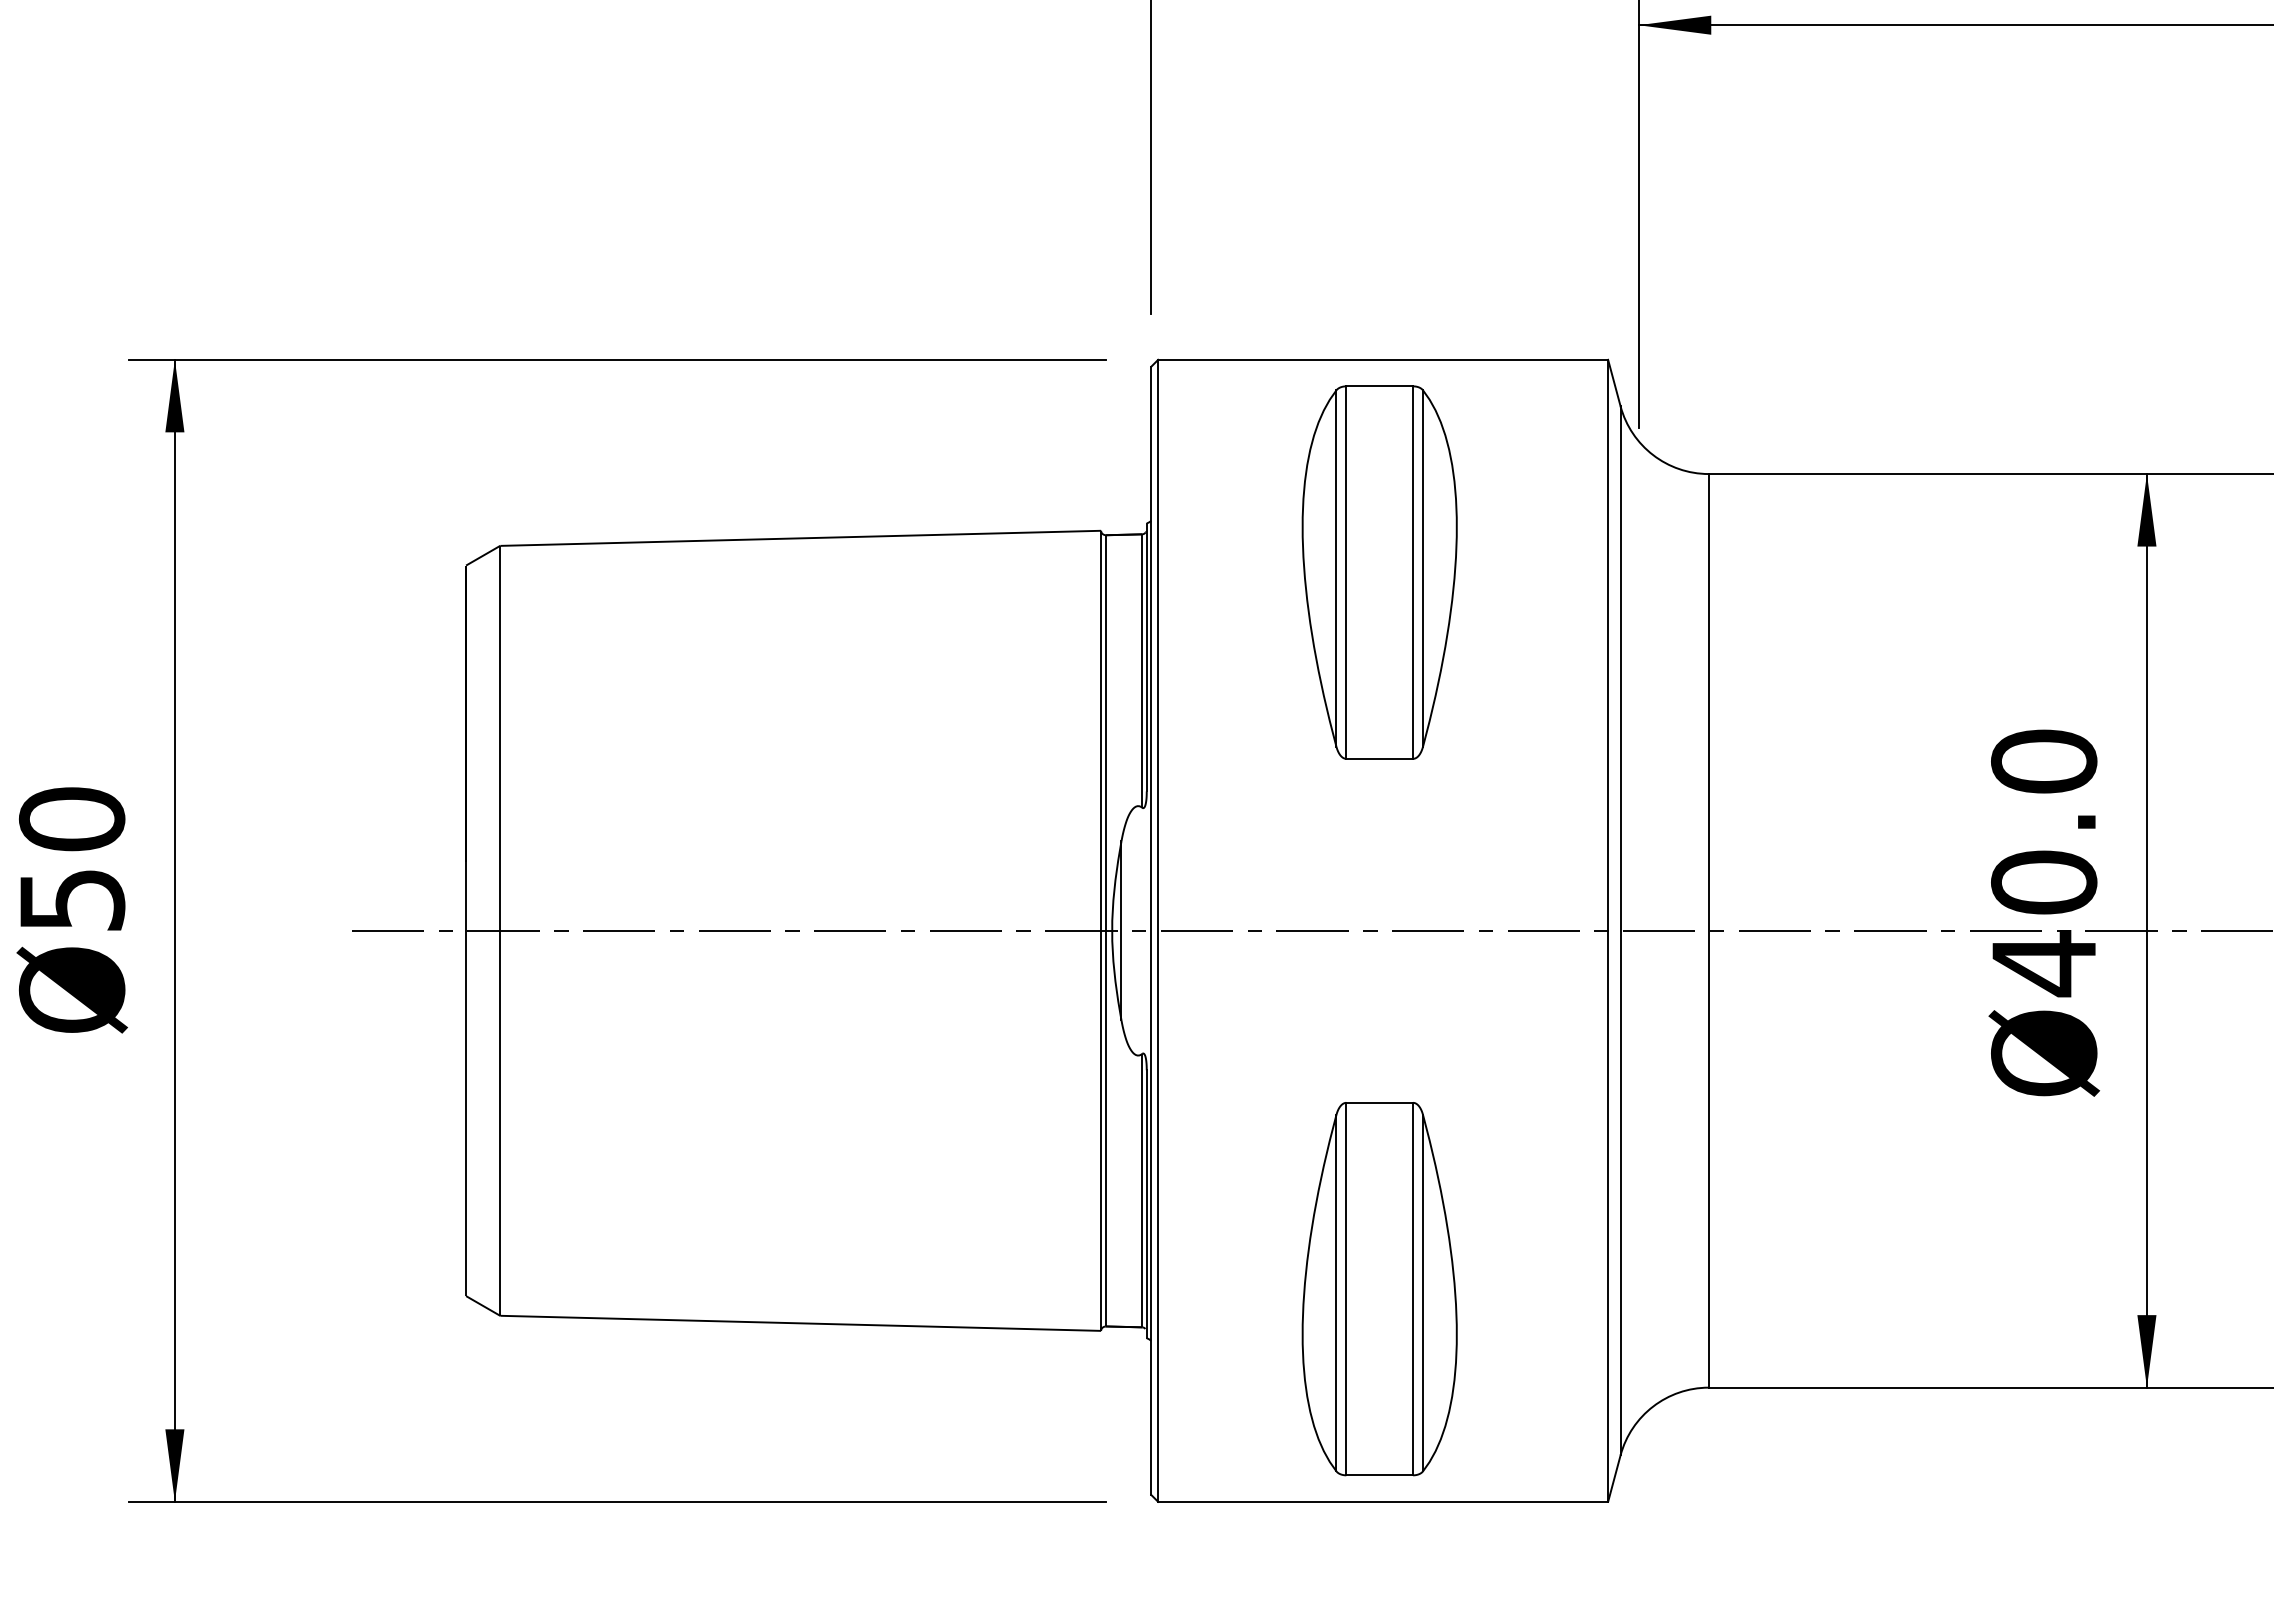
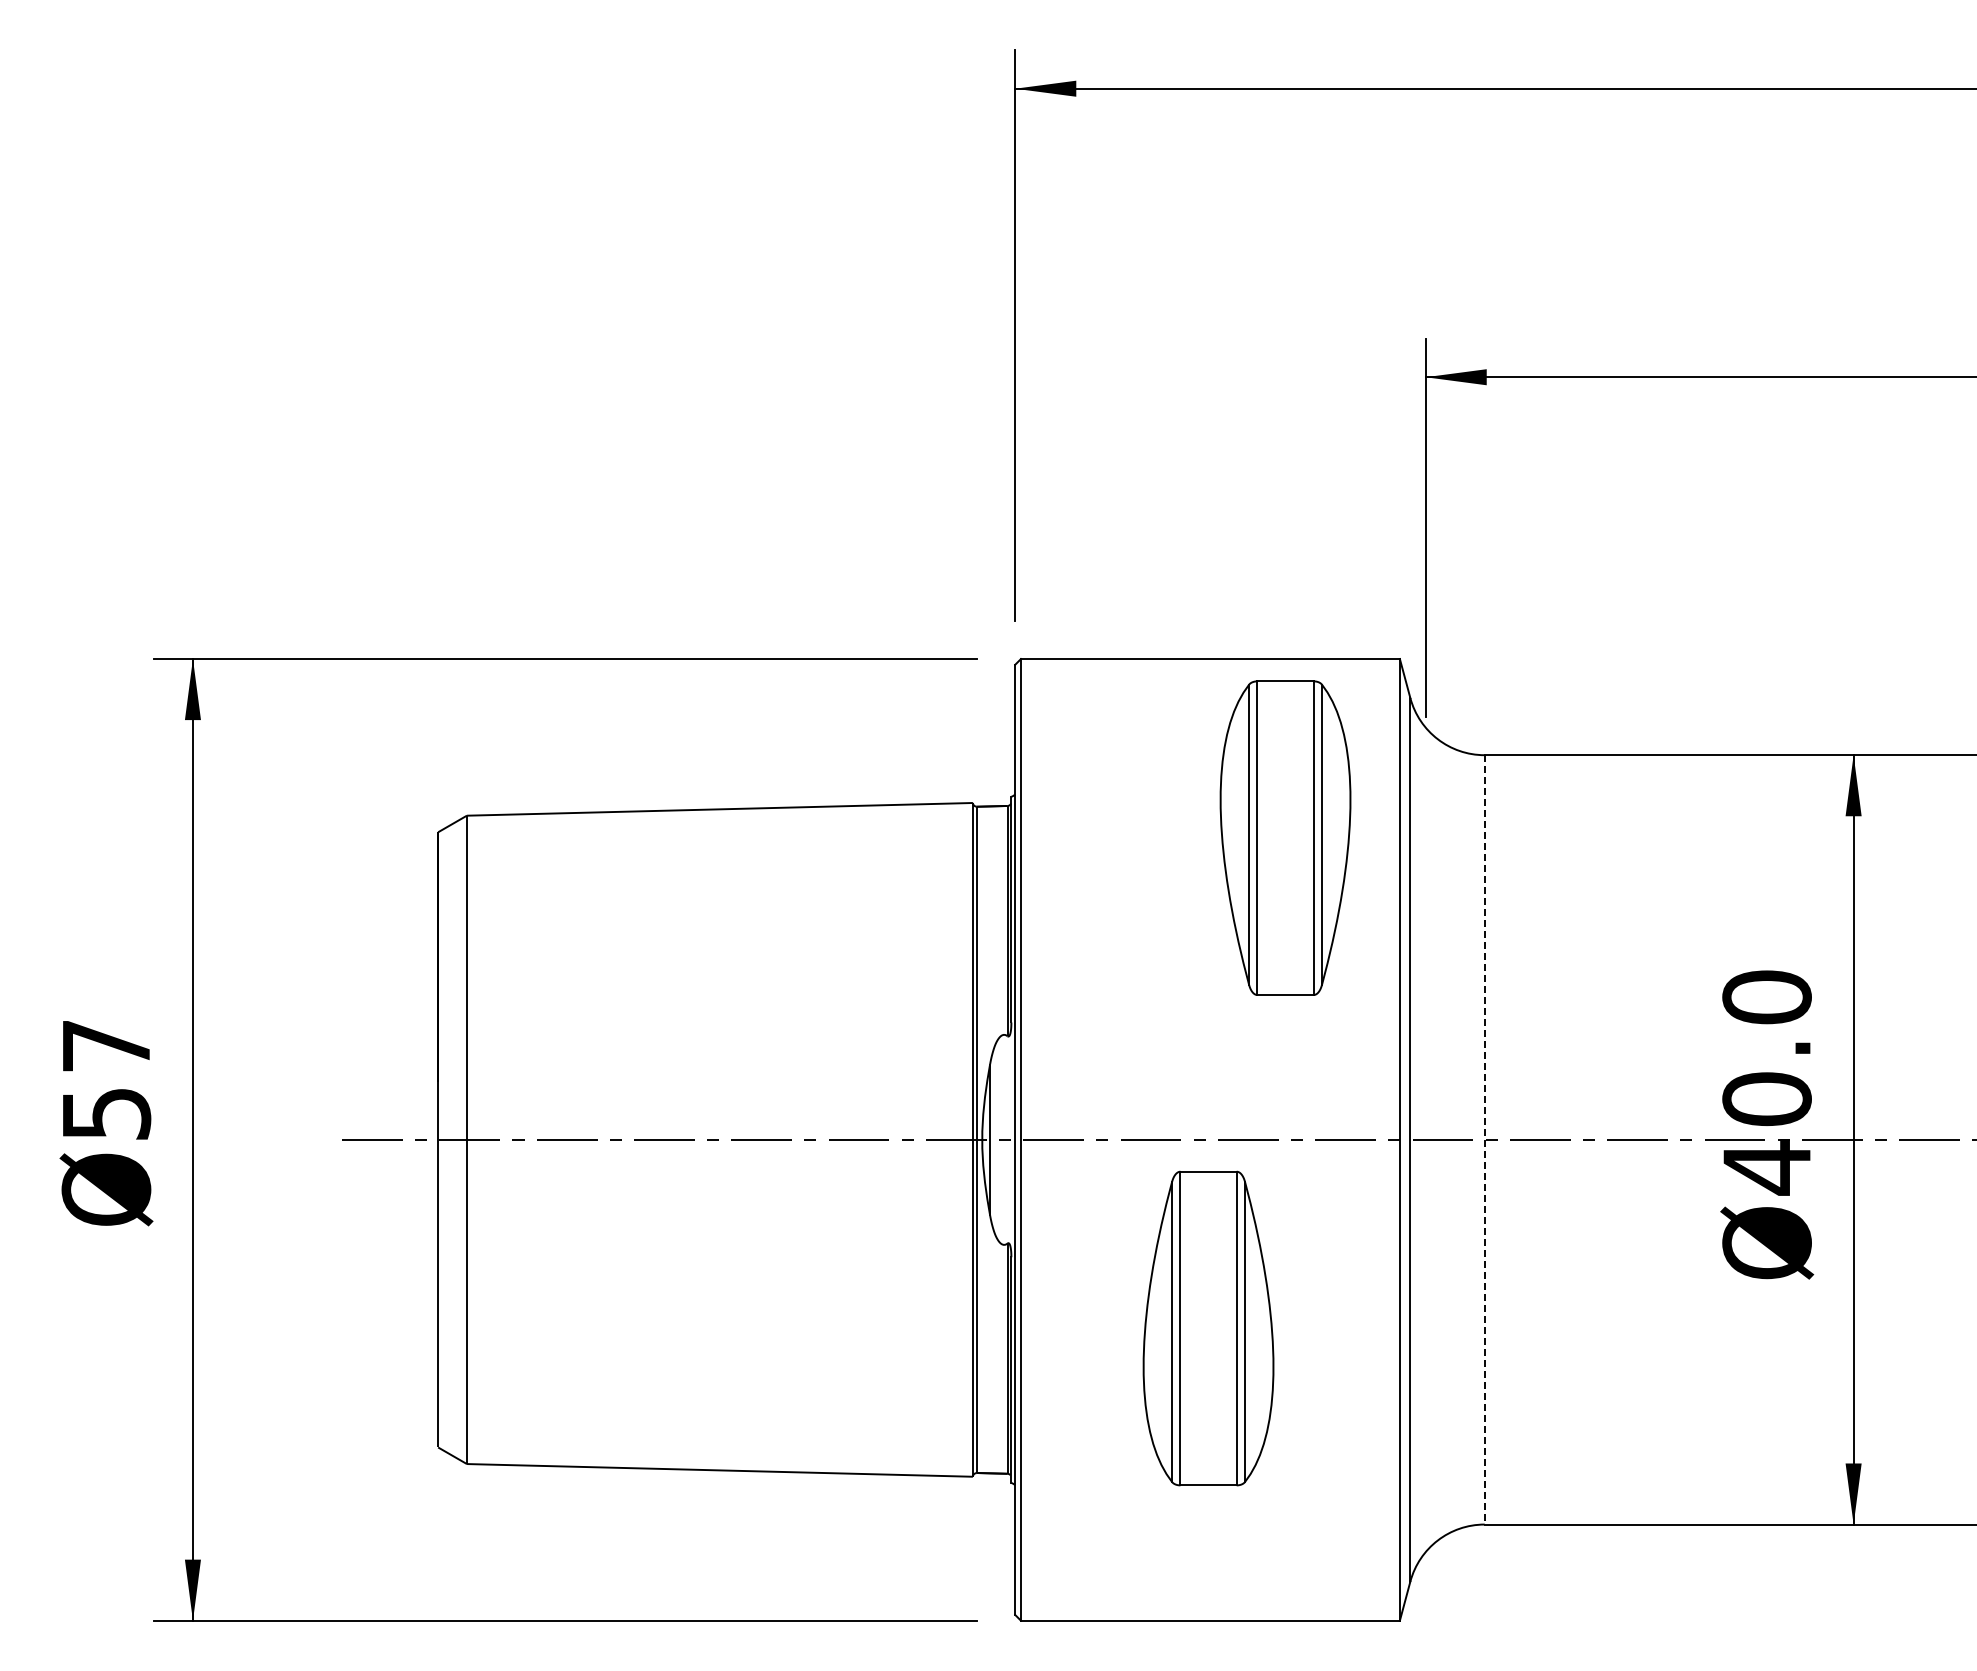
part: (1379, 571) -> (1285, 837), moved
text: (72, 818) -> (106, 1045), Ø50 -> Ø57
line: (1708, 930) -> (1484, 1139), solid -> dashed
part: (1379, 1289) -> (1208, 1328), moved

